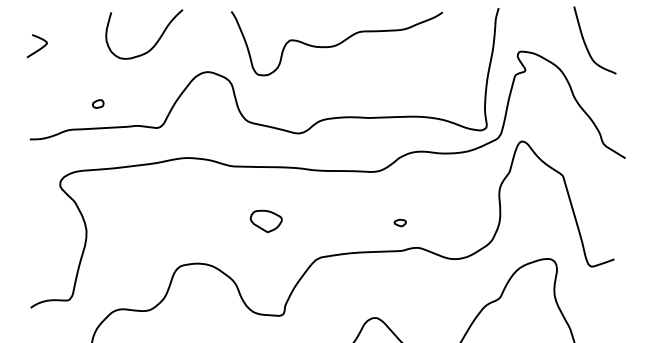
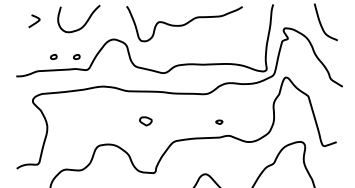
curve: (37, 48) -> (34, 22), moved
part: (139, 103) -> (76, 56), added
part: (265, 221) -> (145, 121), size x0.7

